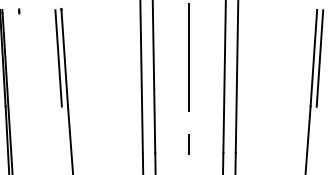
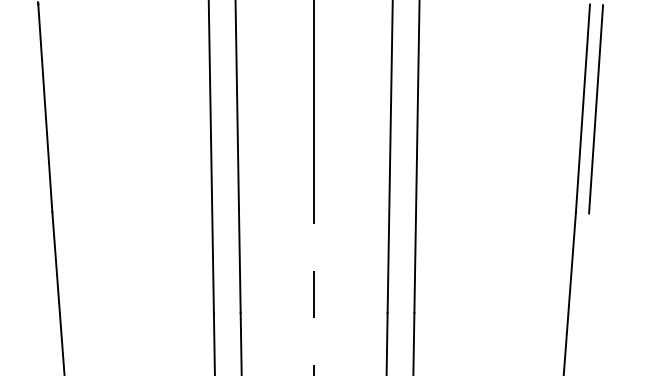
line: (58, 58) -> (31, 109), removed

